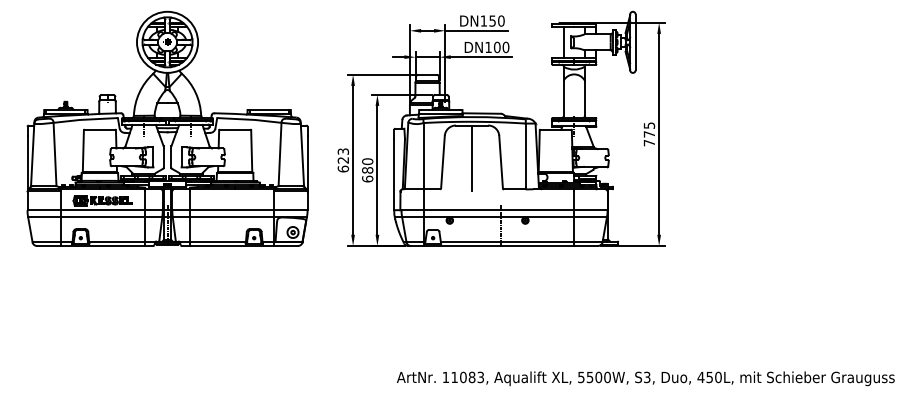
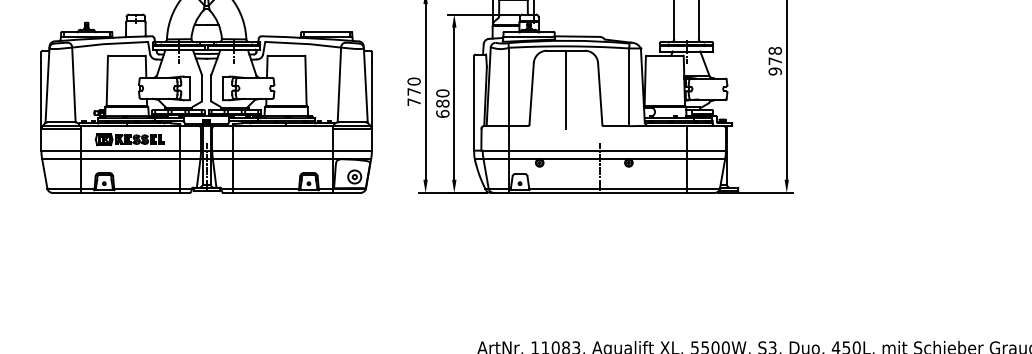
text: (649, 134) -> (775, 61), 775 -> 978
text: (343, 160) -> (414, 92), 623 -> 770

